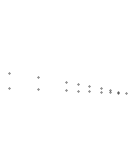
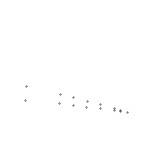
part: (117, 92) -> (120, 110), size x0.71

